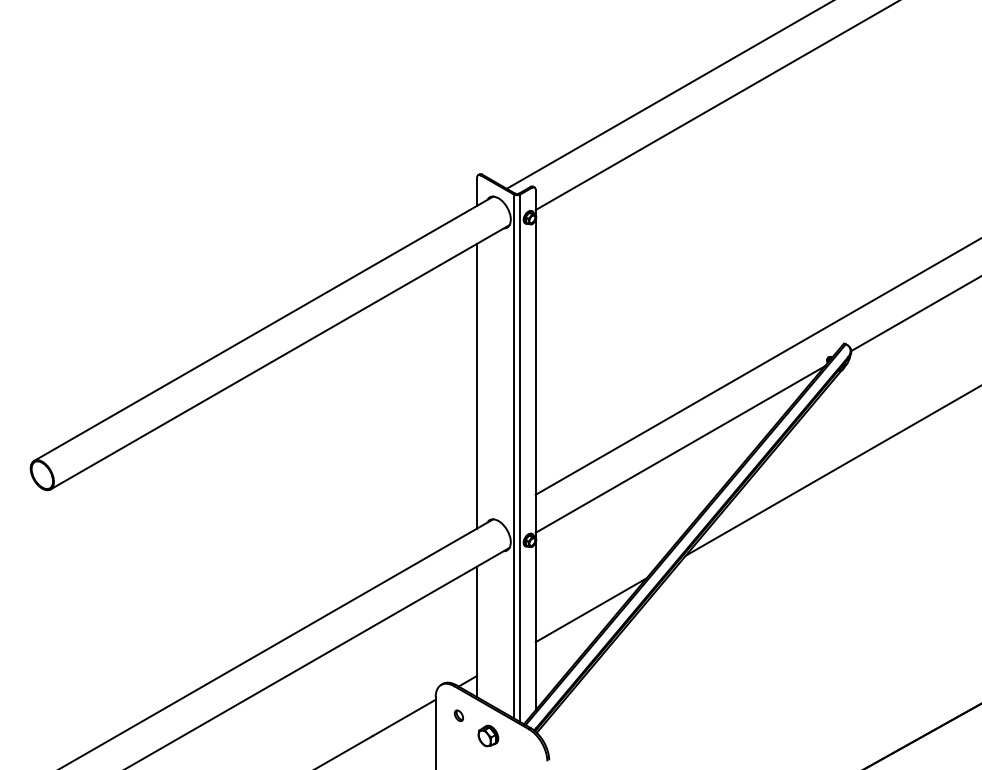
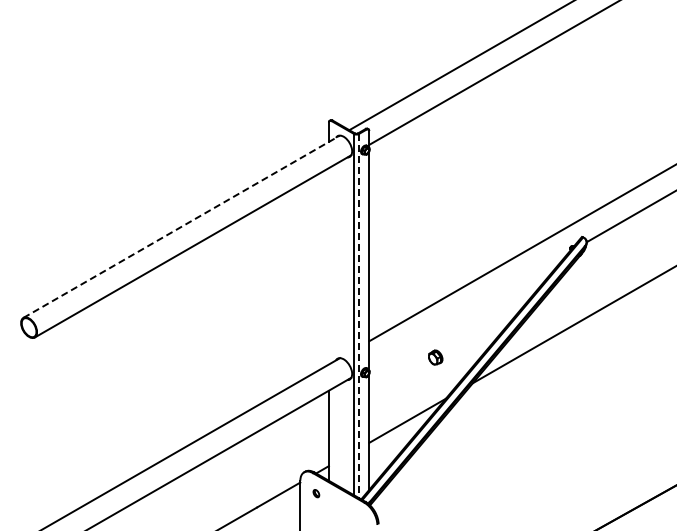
line: (263, 328) -> (181, 226), solid -> dashed
line: (476, 386) -> (328, 266), removed
line: (679, 448) -> (468, 309), removed
line: (520, 458) -> (358, 316), solid -> dashed
part: (488, 735) -> (435, 357), moved

